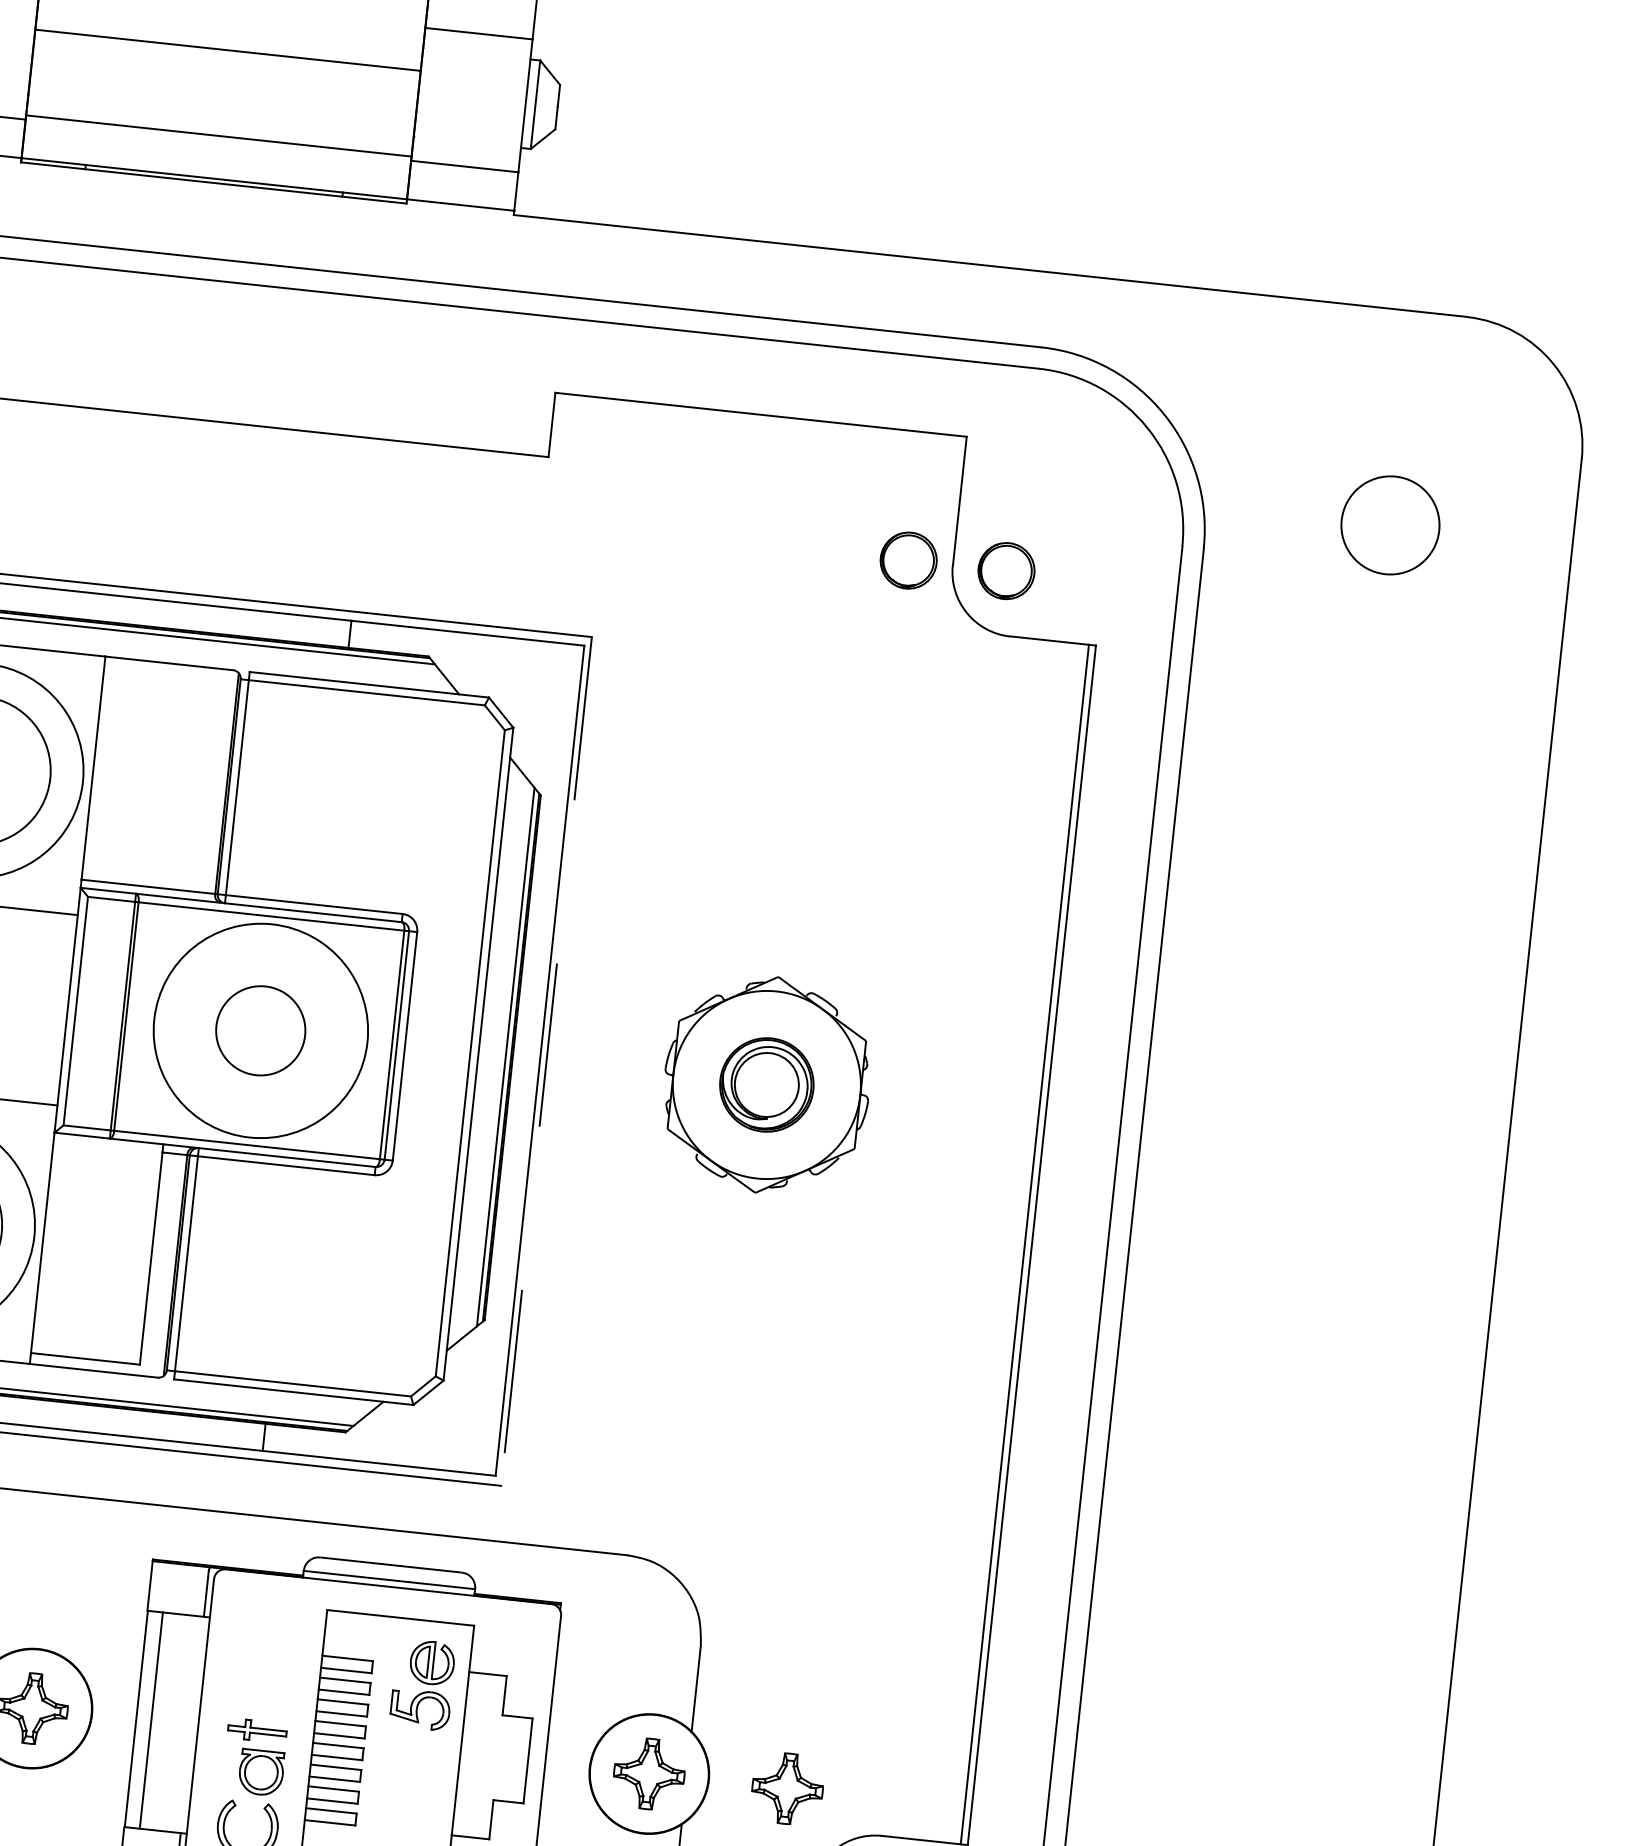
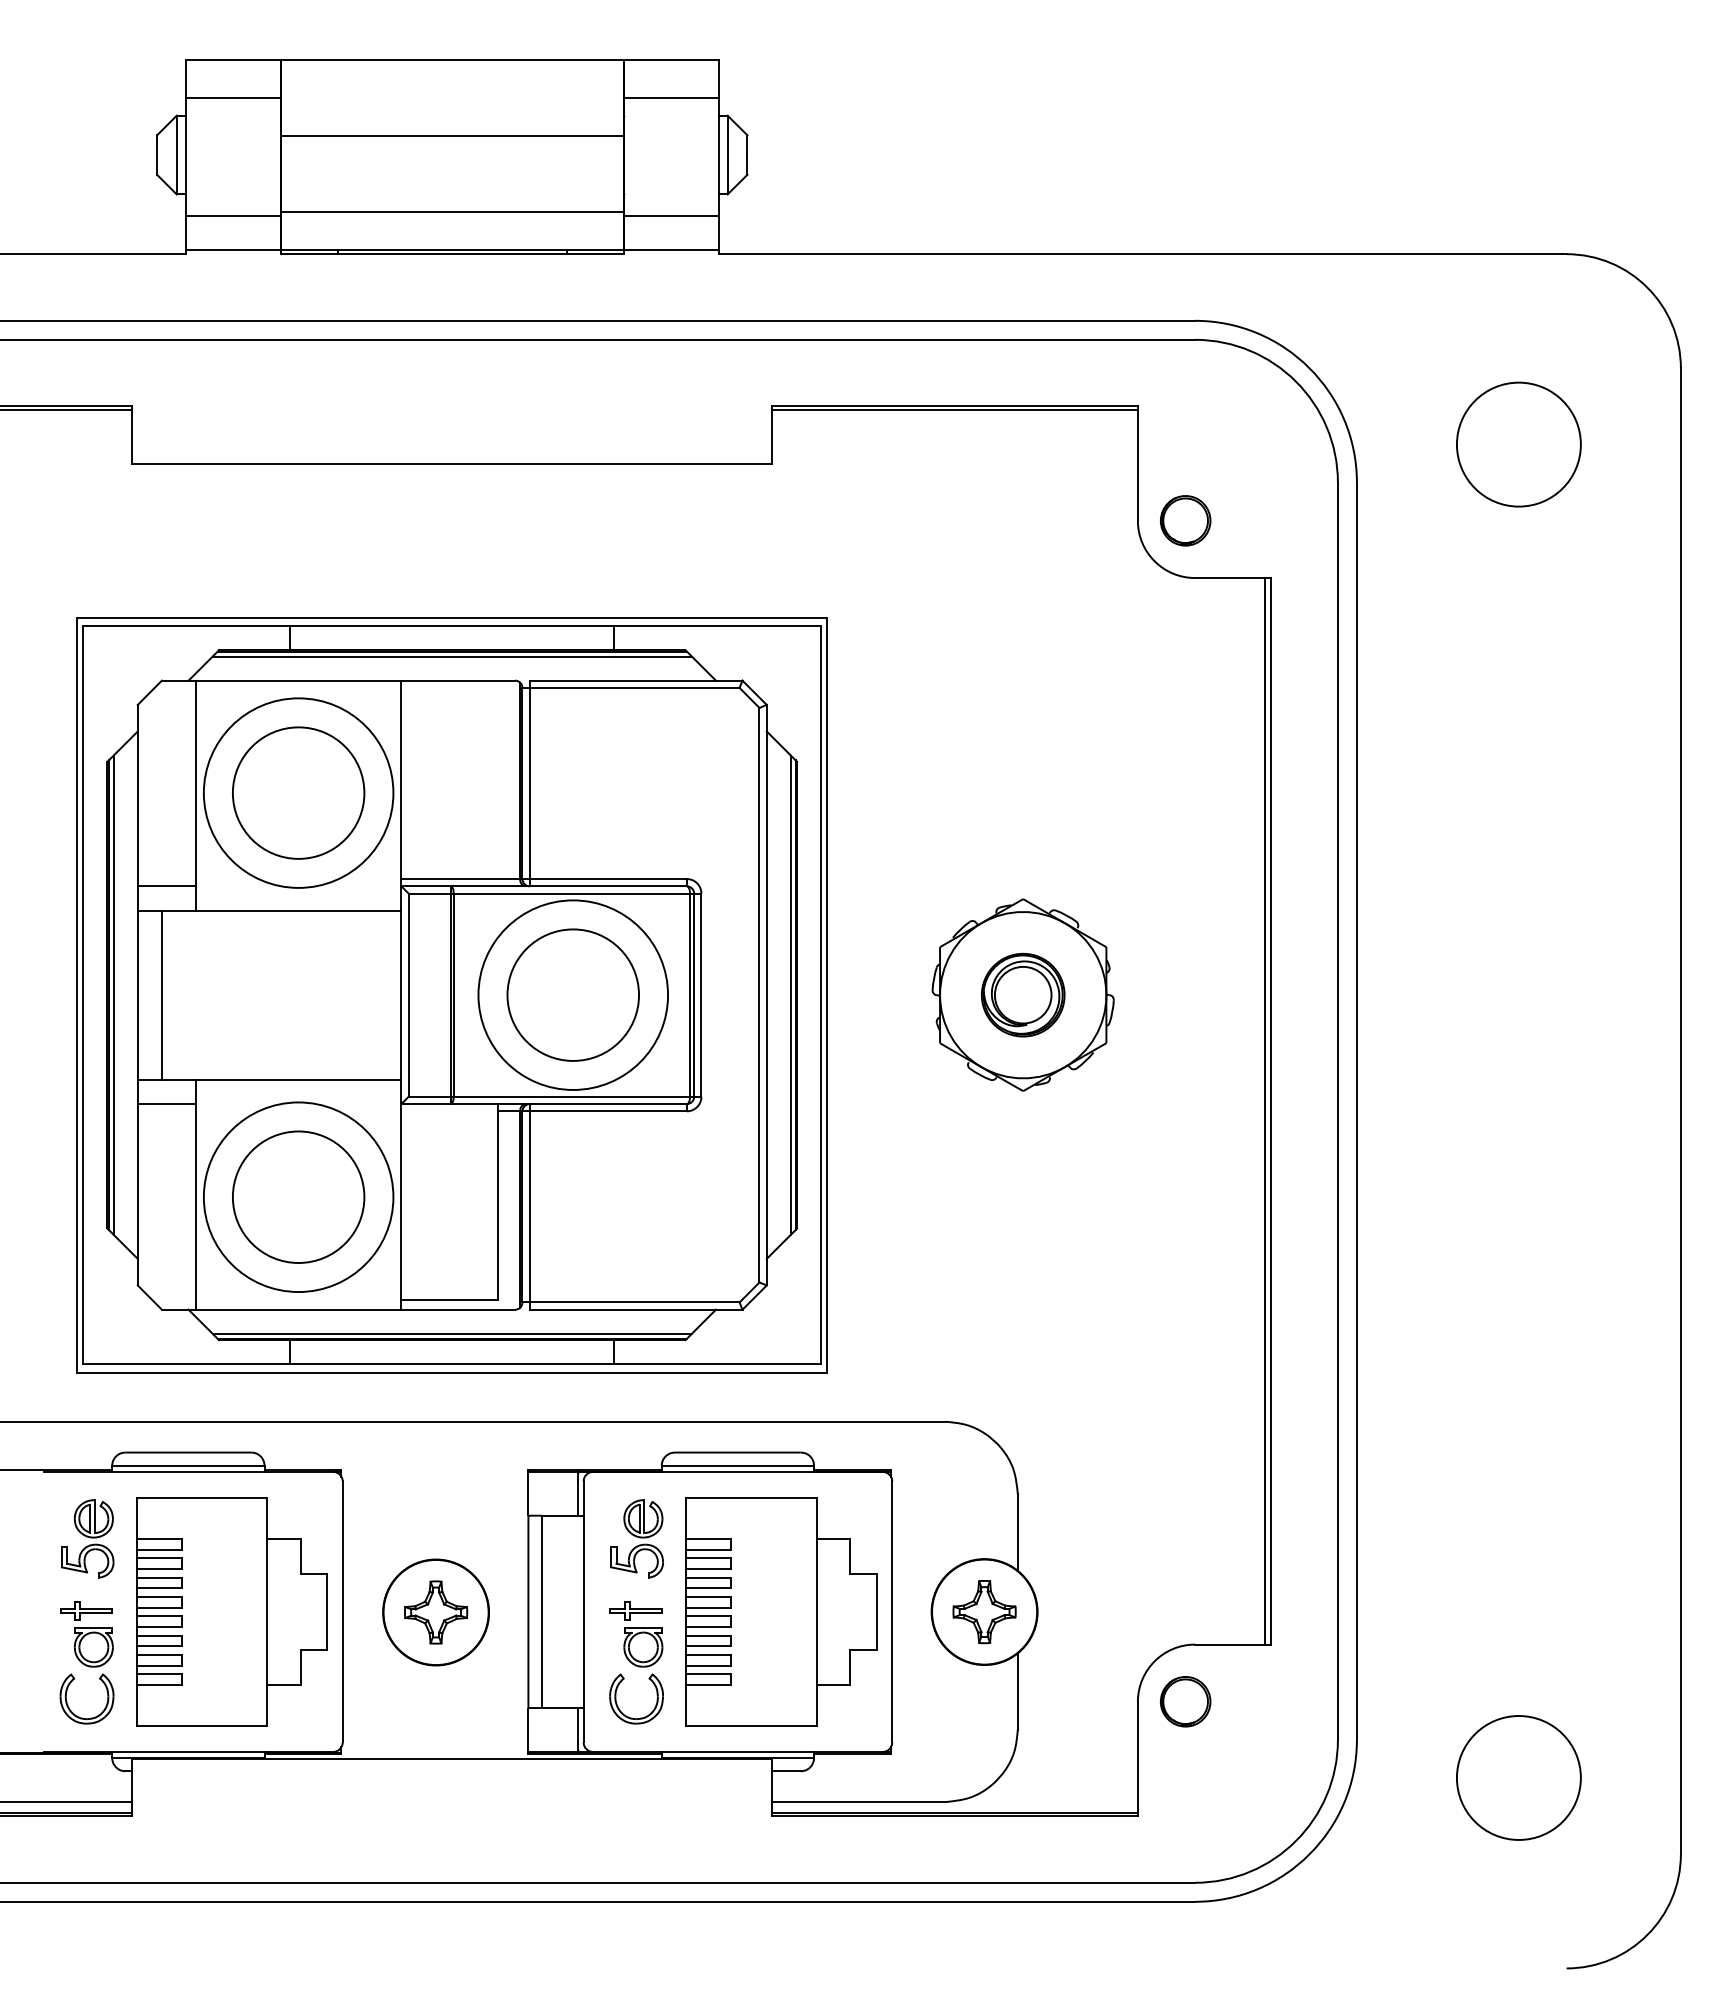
line: (761, 418) -> (955, 409), added
circle: (1389, 525) -> (1518, 444), size x1.43
part: (908, 560) -> (1098, 520), removed
circle: (260, 1030) -> (572, 994), size x1.67
line: (546, 1061) -> (827, 995), dashed -> solid
part: (422, 1684) -> (636, 1538), moved
part: (787, 1789) -> (1107, 1612), removed

